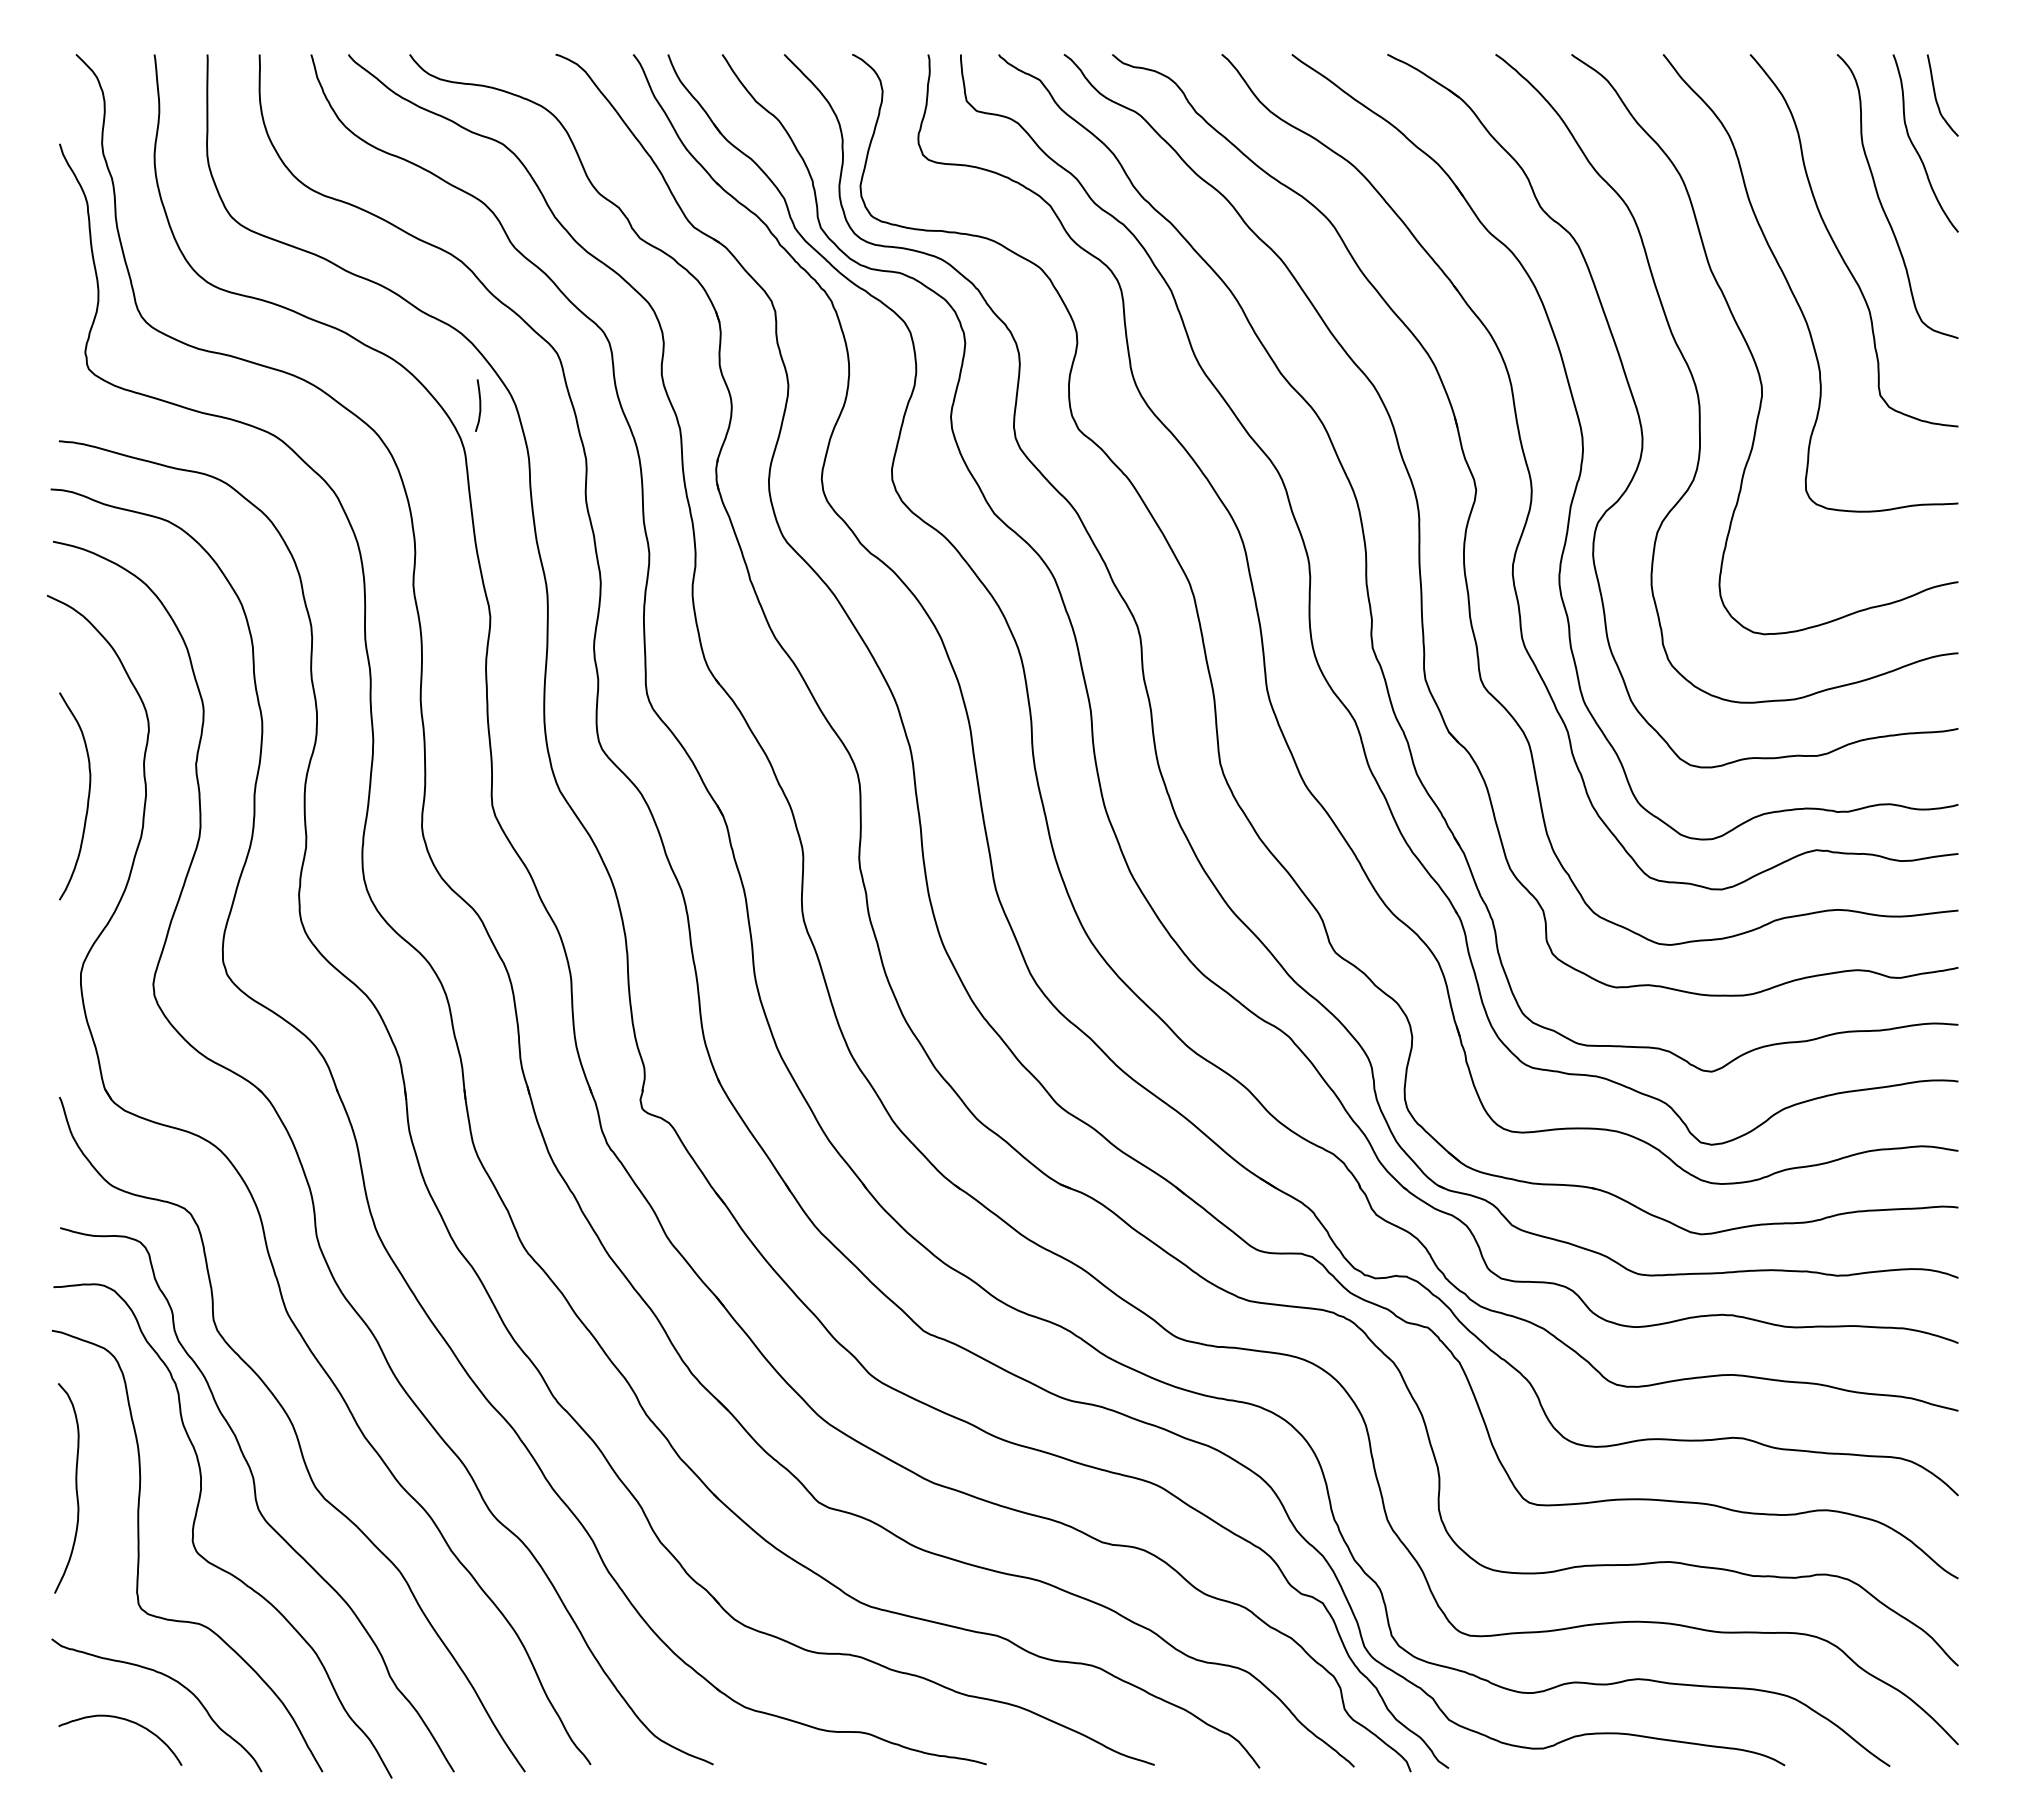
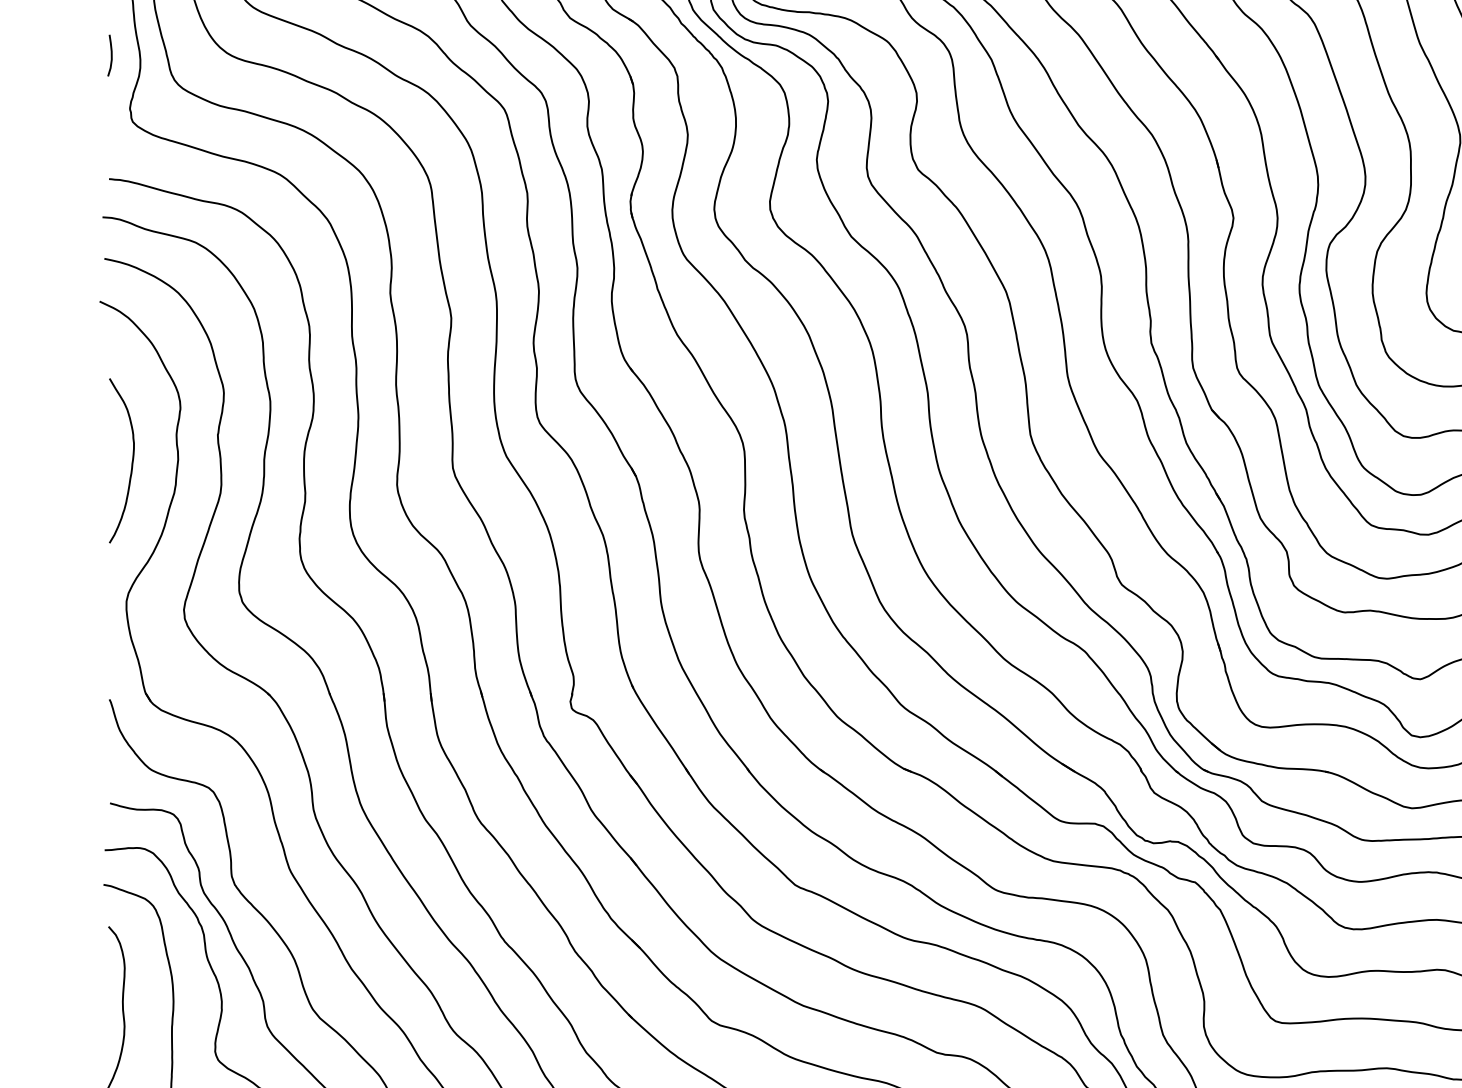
curve: (479, 405) -> (111, 55), moved

